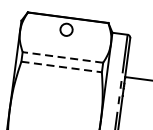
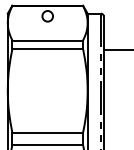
line: (62, 57) -> (47, 40), dashed -> solid
line: (62, 66) -> (48, 48), dashed -> solid

